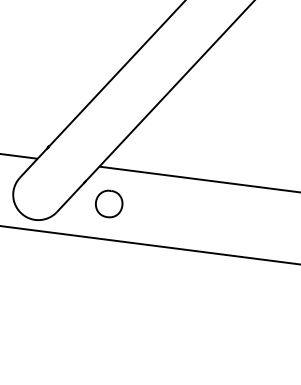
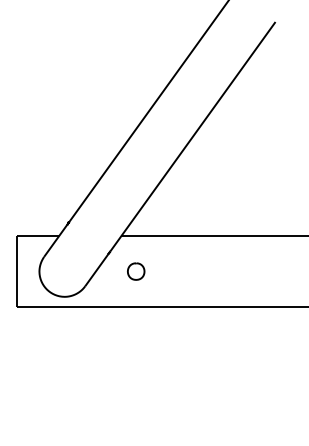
part: (109, 203) -> (136, 271), size x0.62

